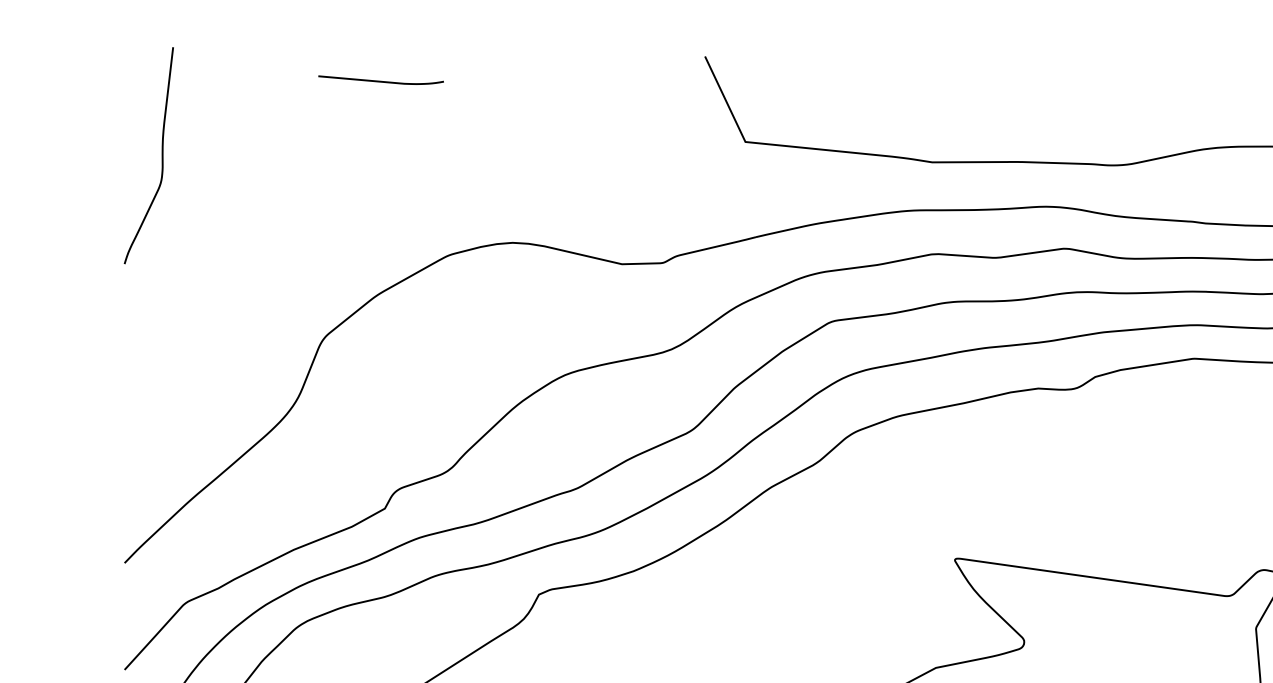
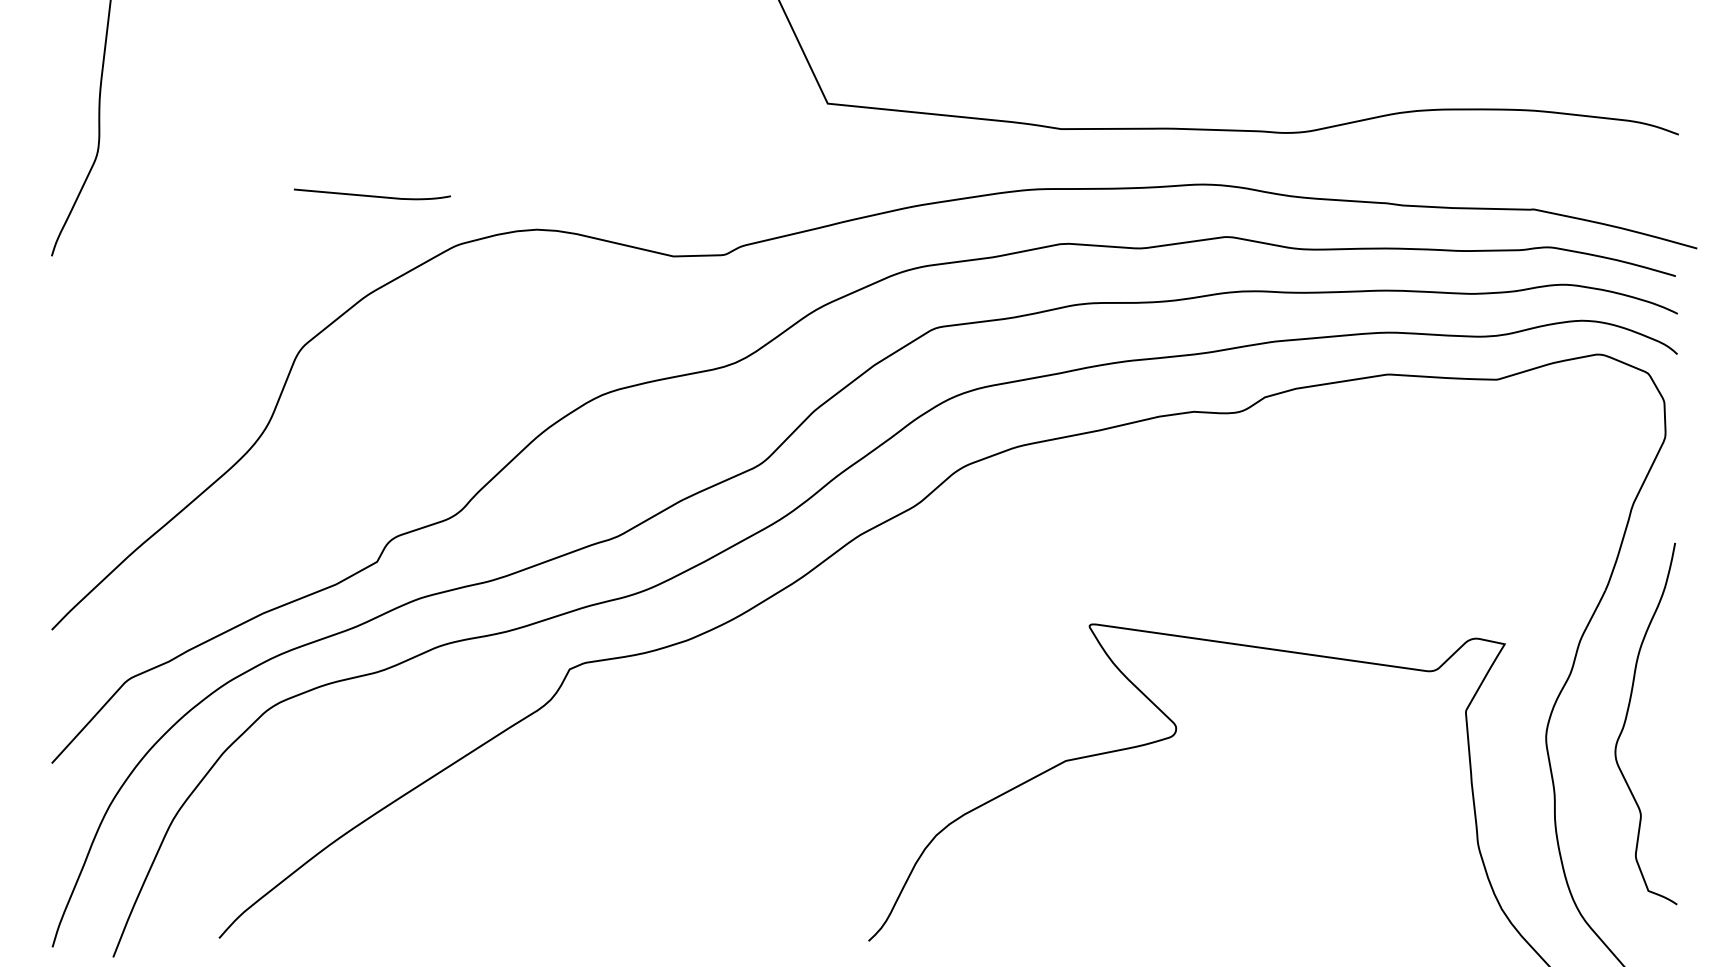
curve: (381, 81) -> (372, 195), moved

